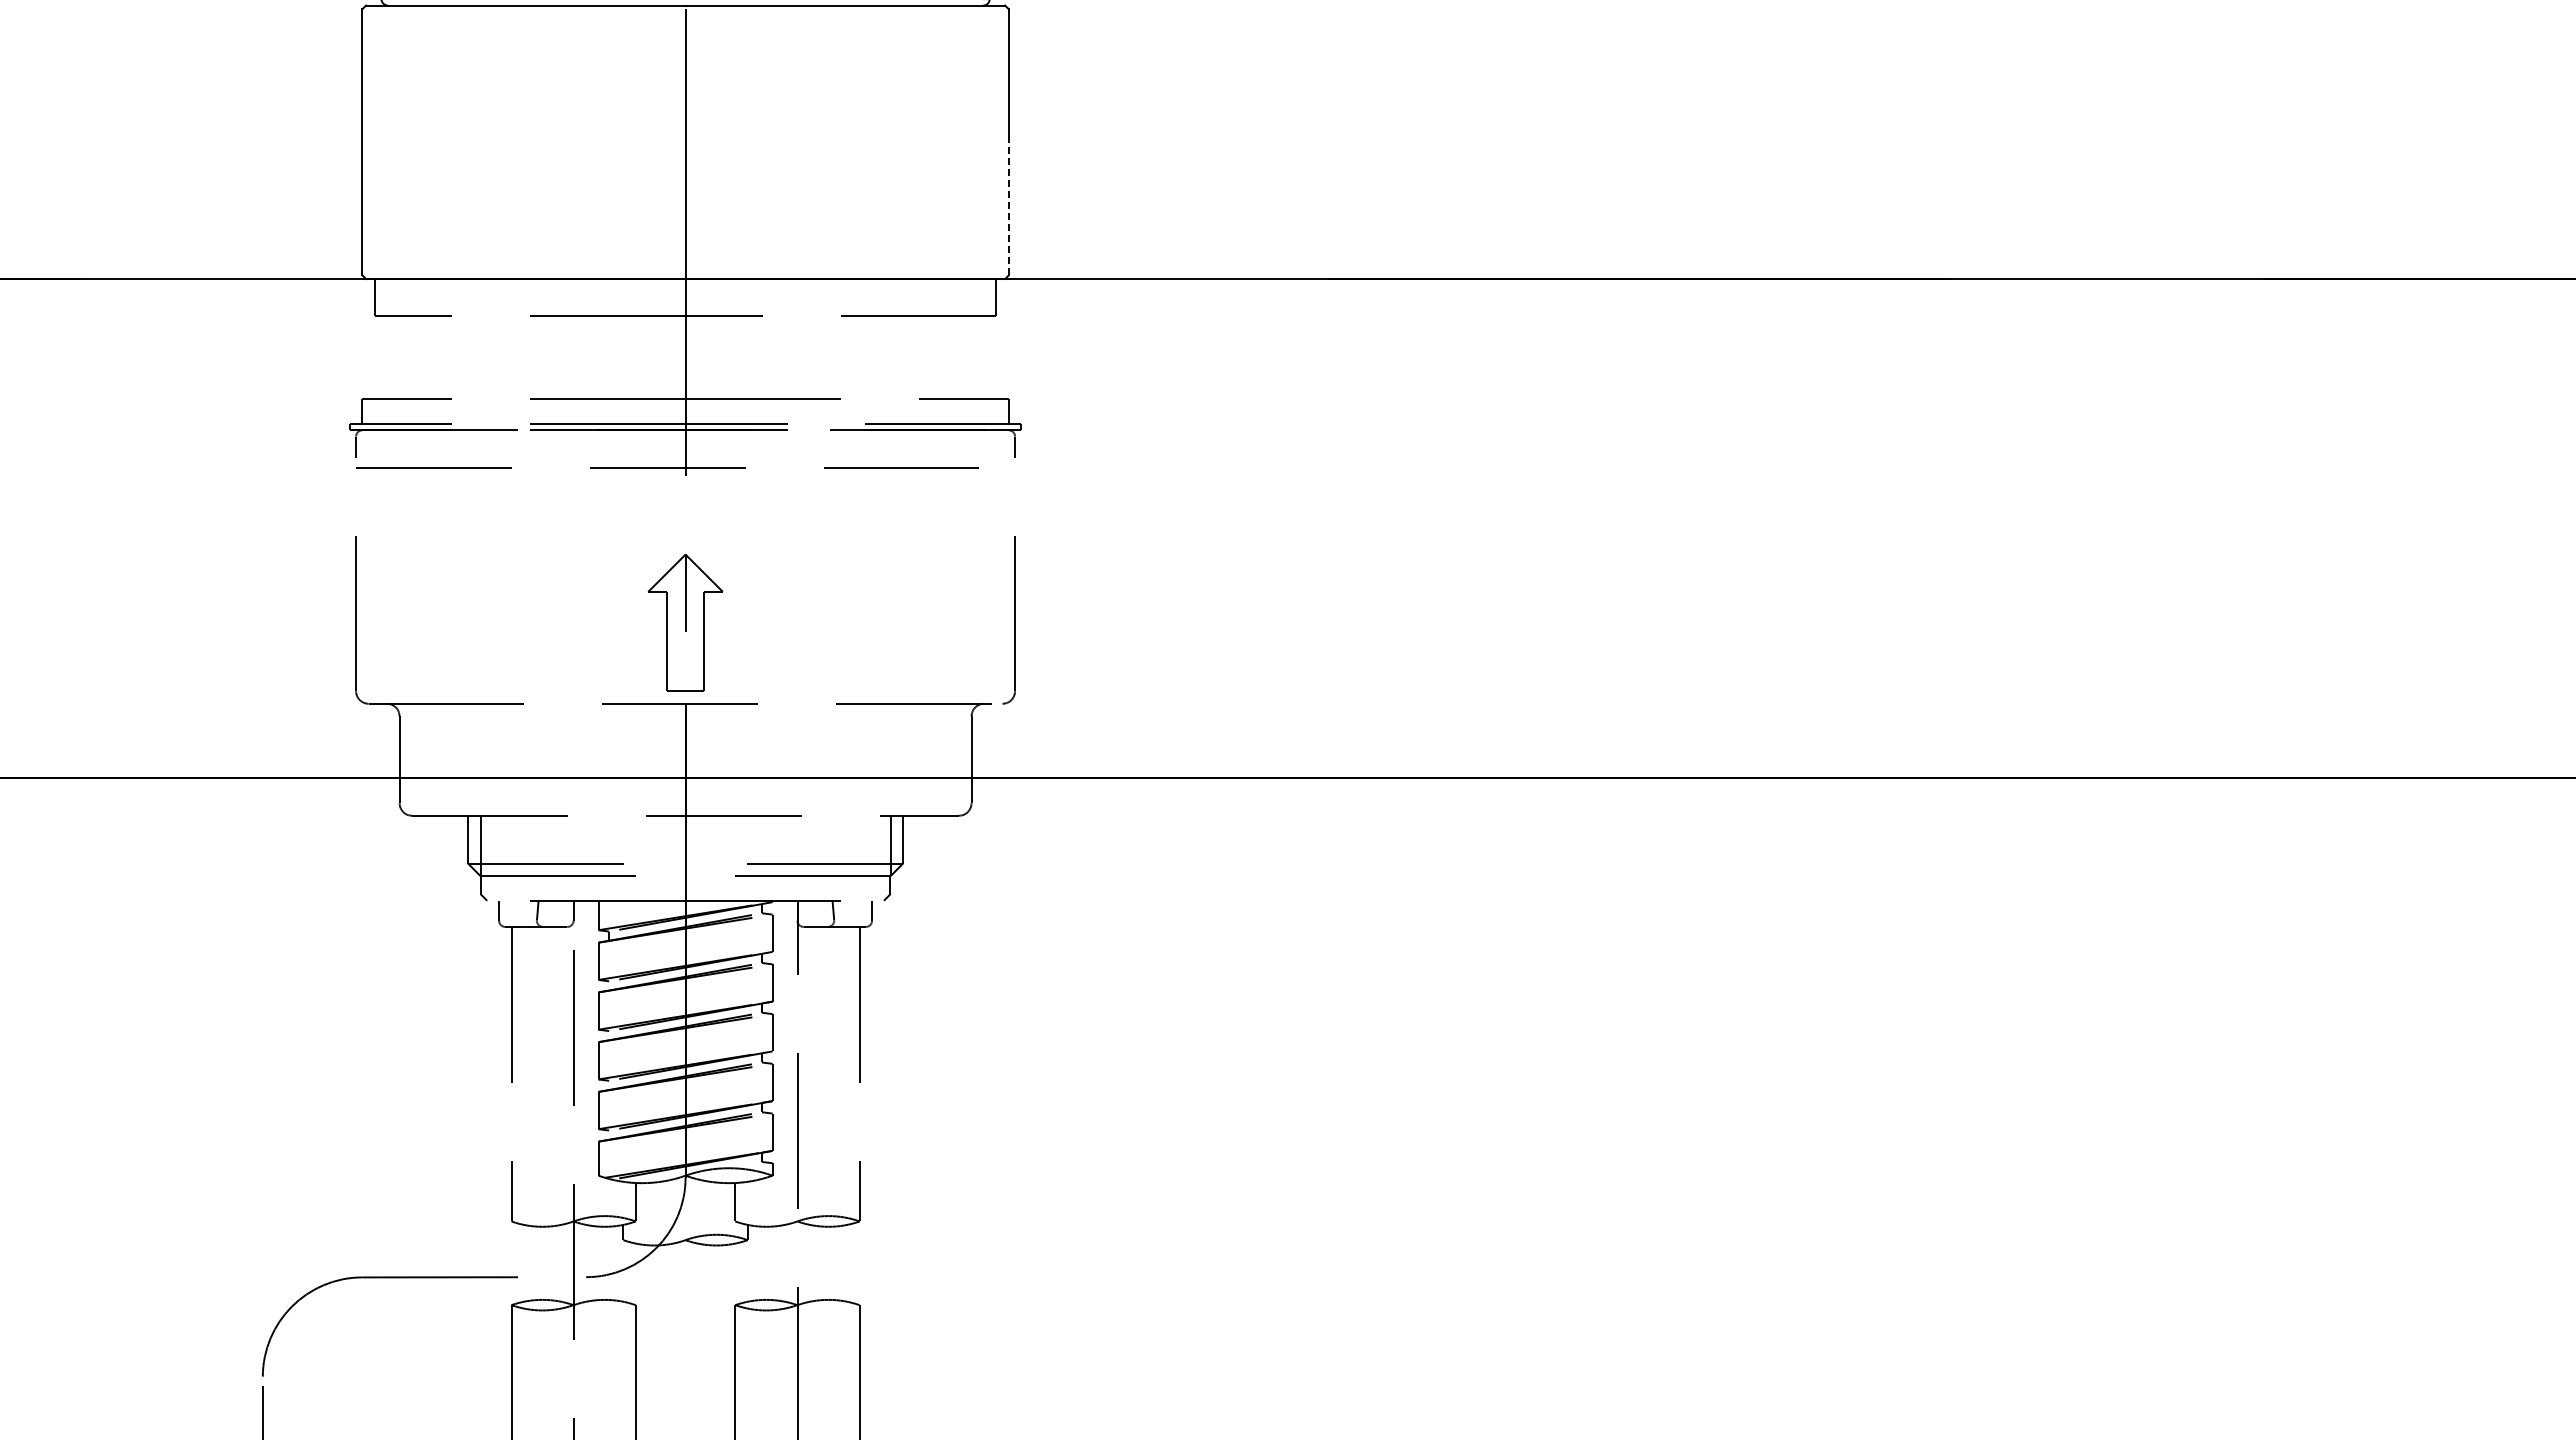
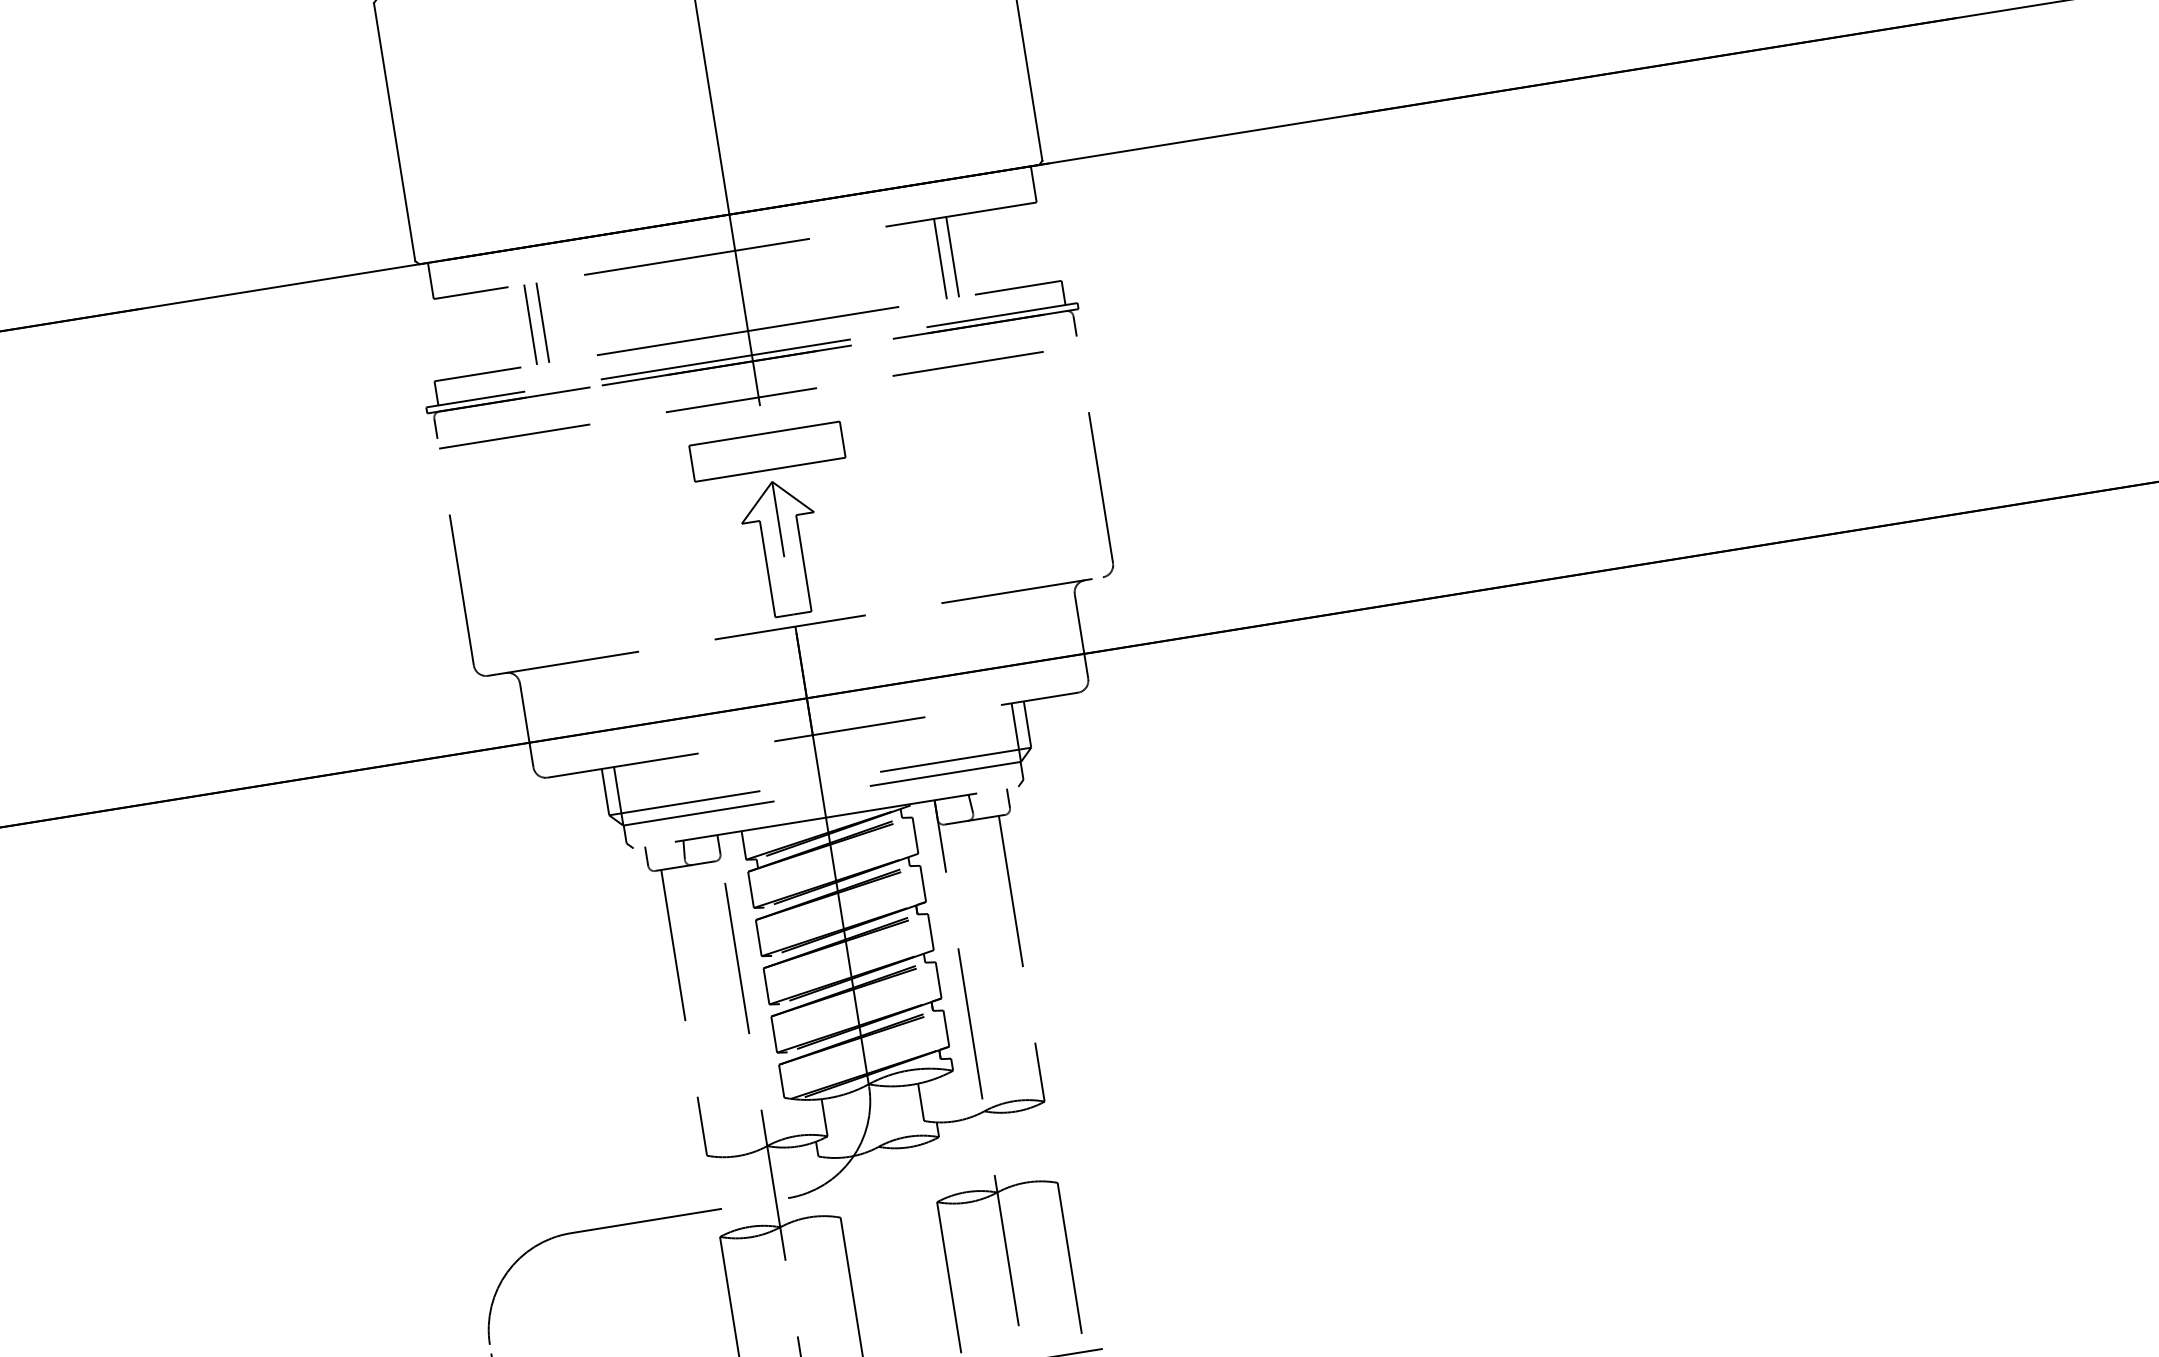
line: (1008, 205) -> (1031, 93), dashed -> solid
line: (468, 357) -> (531, 324), added
line: (480, 357) -> (542, 322), added
line: (890, 357) -> (940, 258), added
line: (903, 357) -> (952, 256), added
part: (685, 523) -> (767, 451), added

